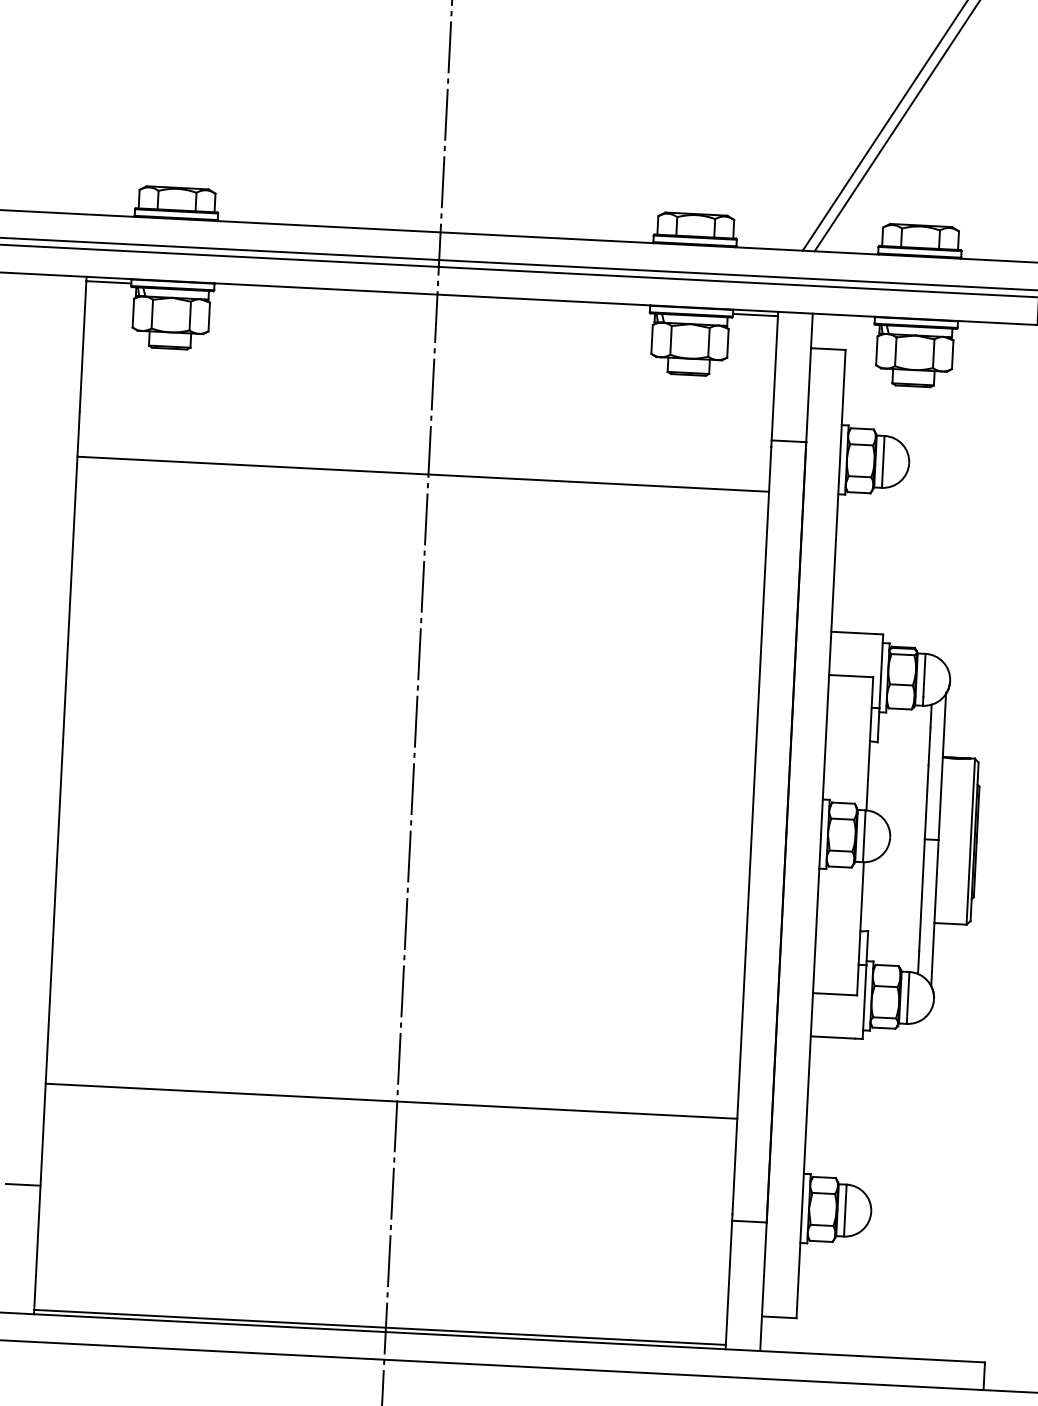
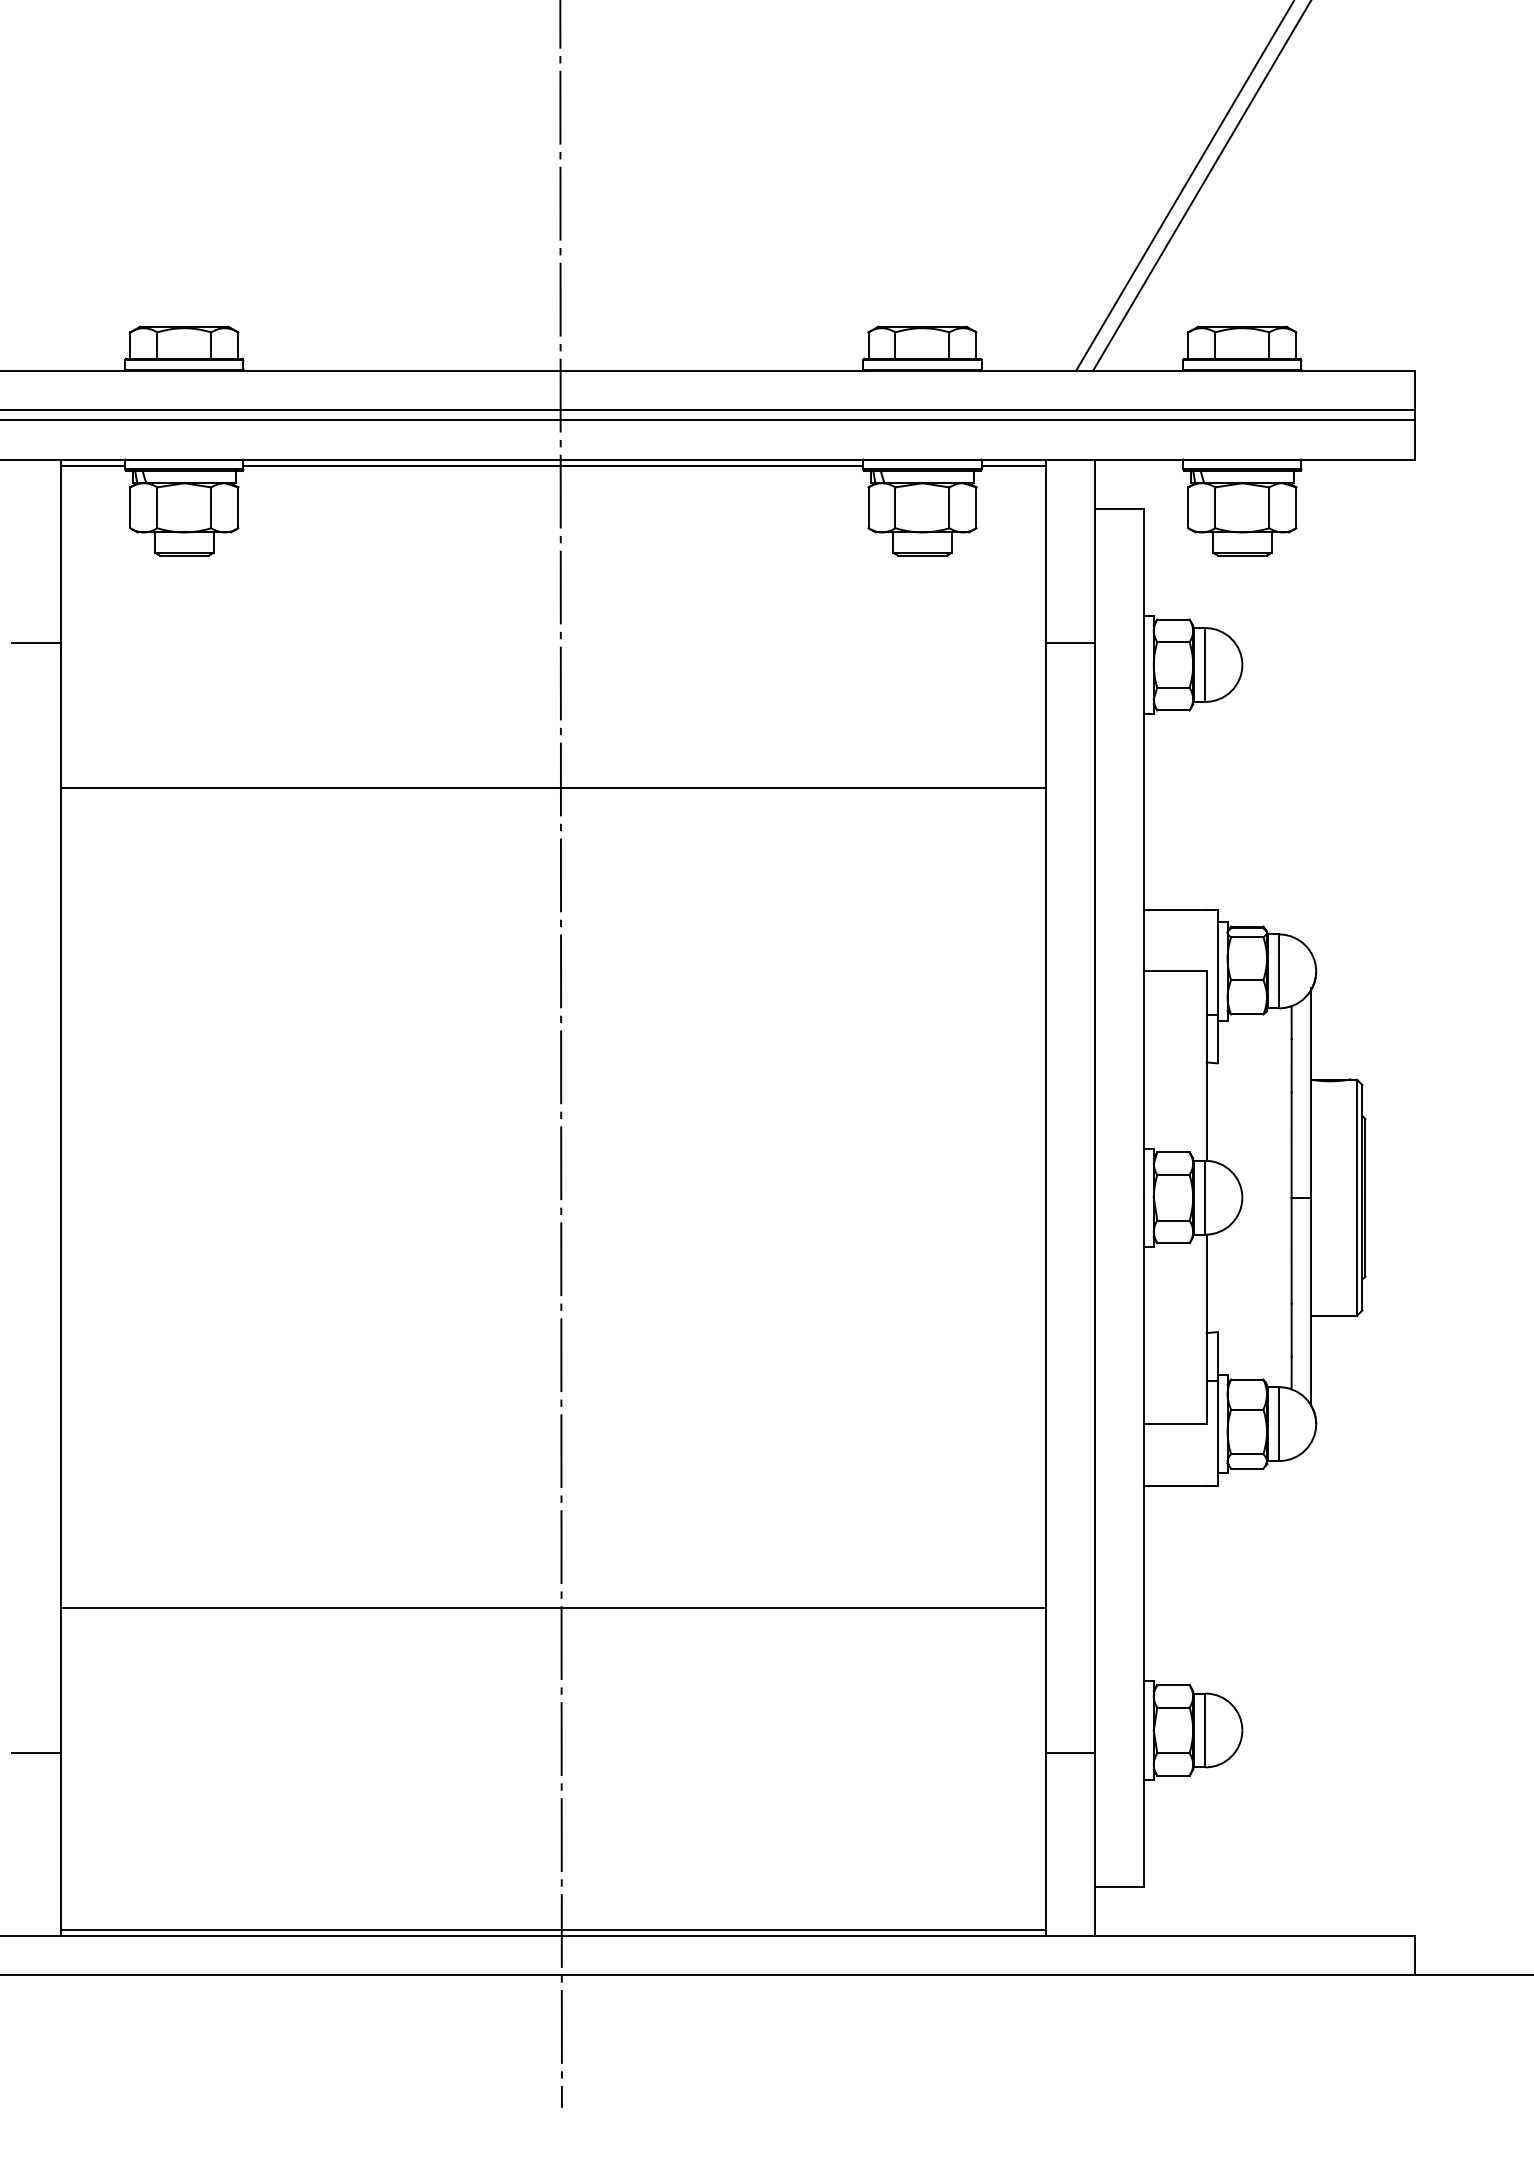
line: (432, 298) -> (553, 465), added
line: (62, 404) -> (36, 642), added
line: (423, 474) -> (553, 787), moved

